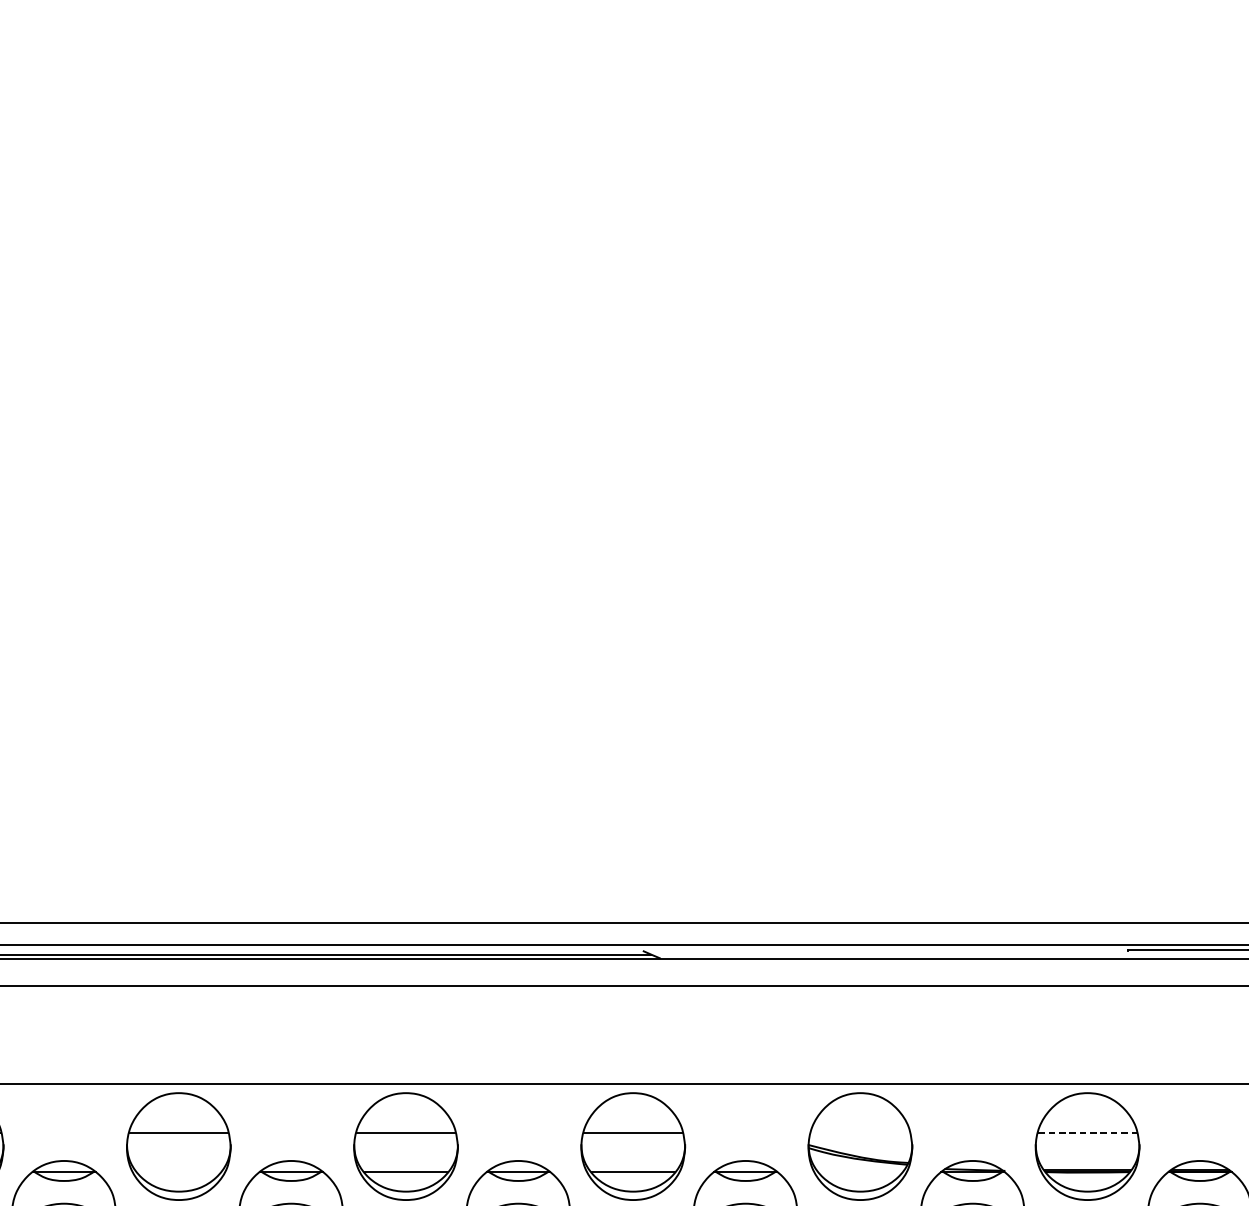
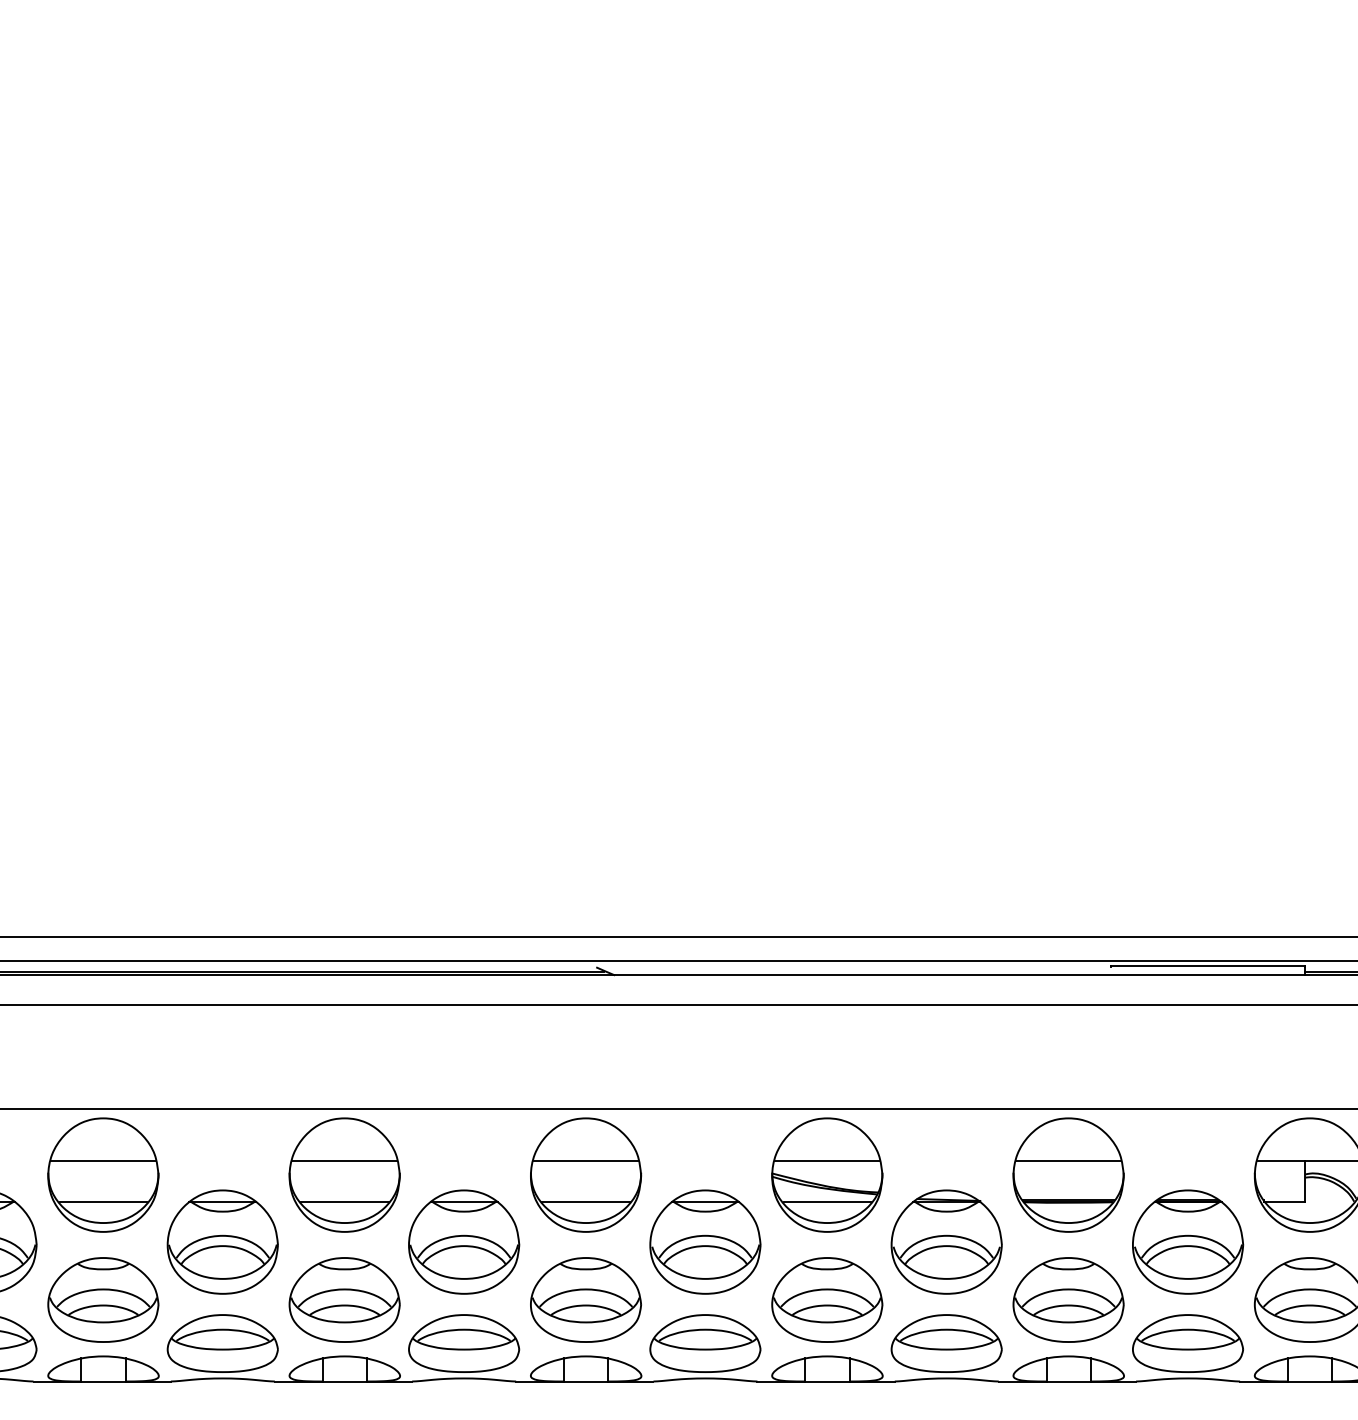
line: (859, 1132) -> (826, 1160), added
line: (1088, 1132) -> (1069, 1160), dashed -> solid
line: (178, 1172) -> (103, 1202), added
line: (860, 1172) -> (827, 1202), added

